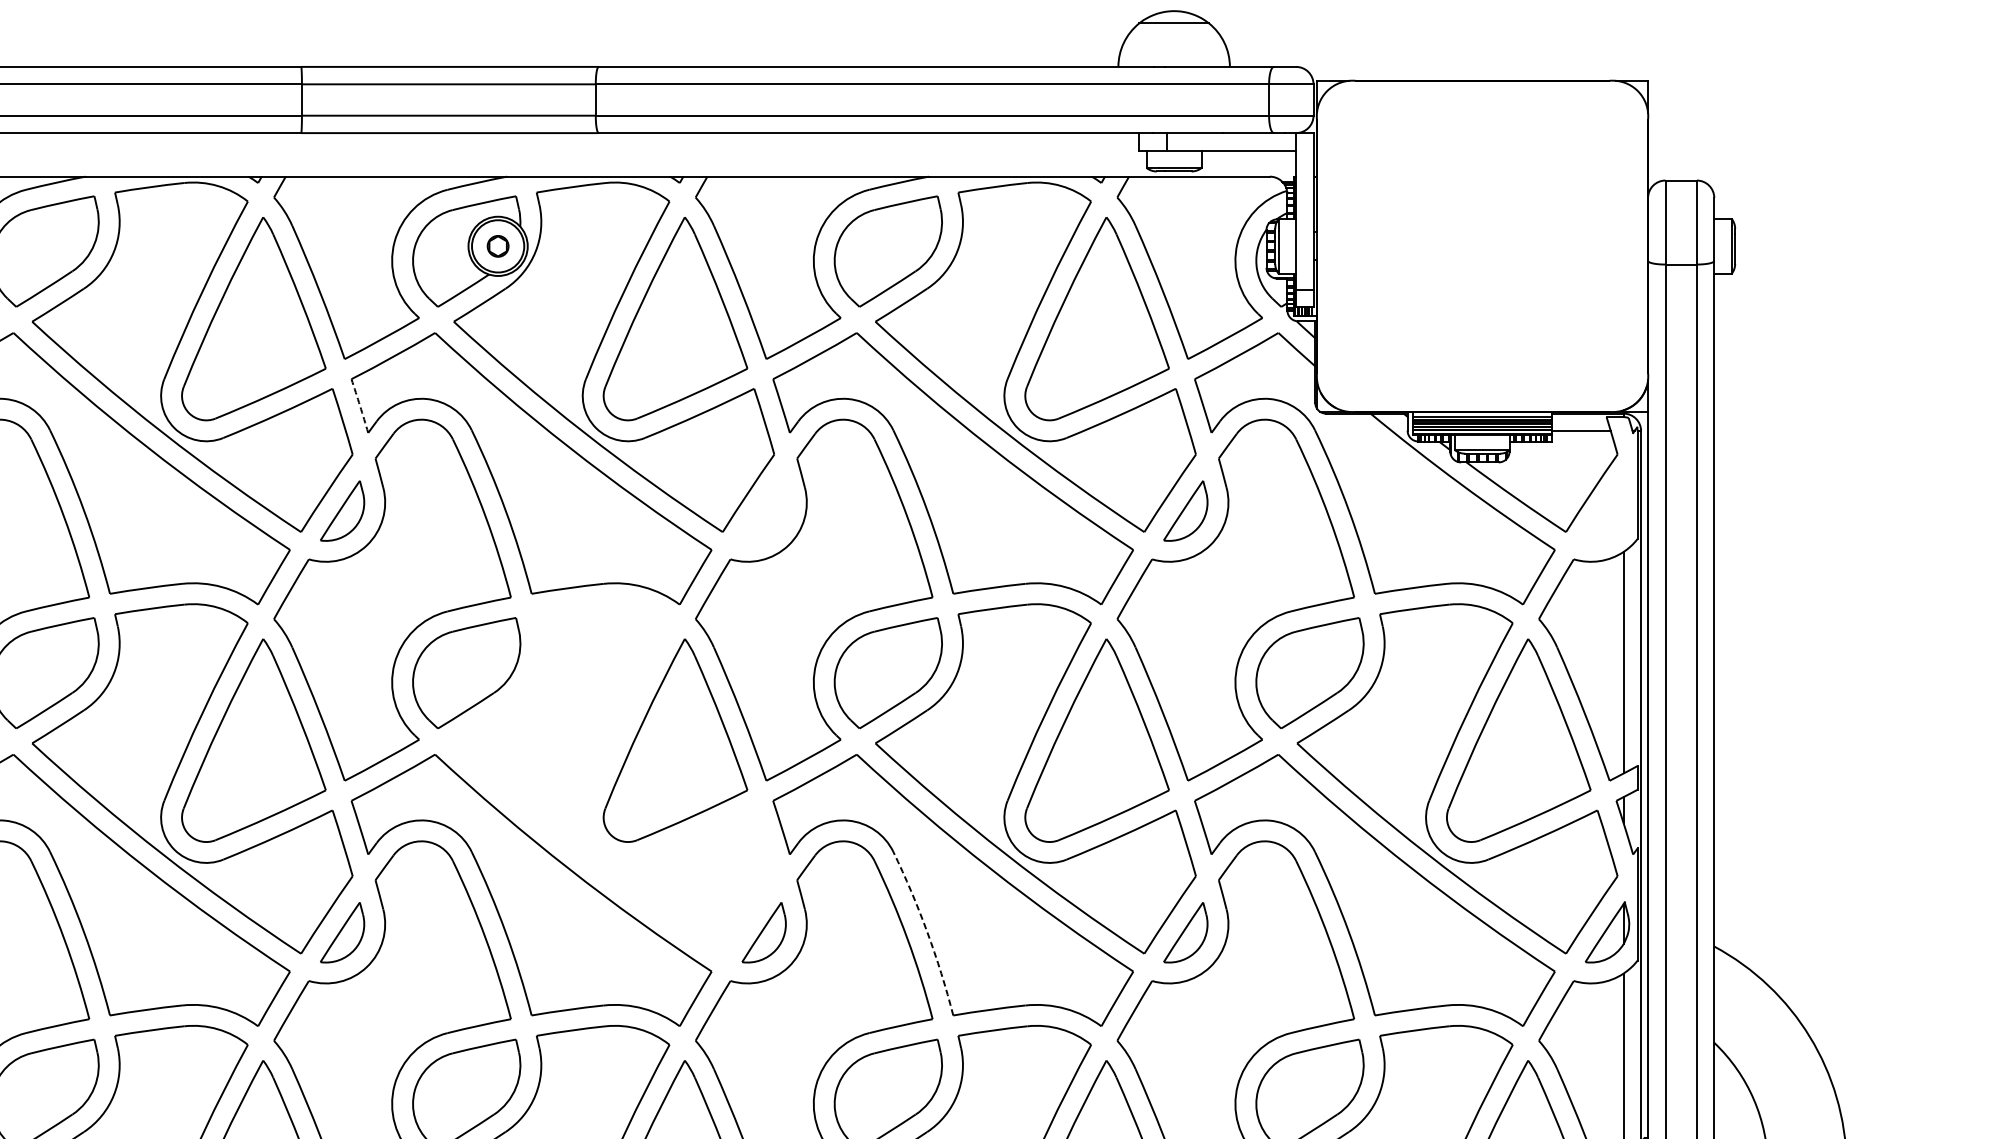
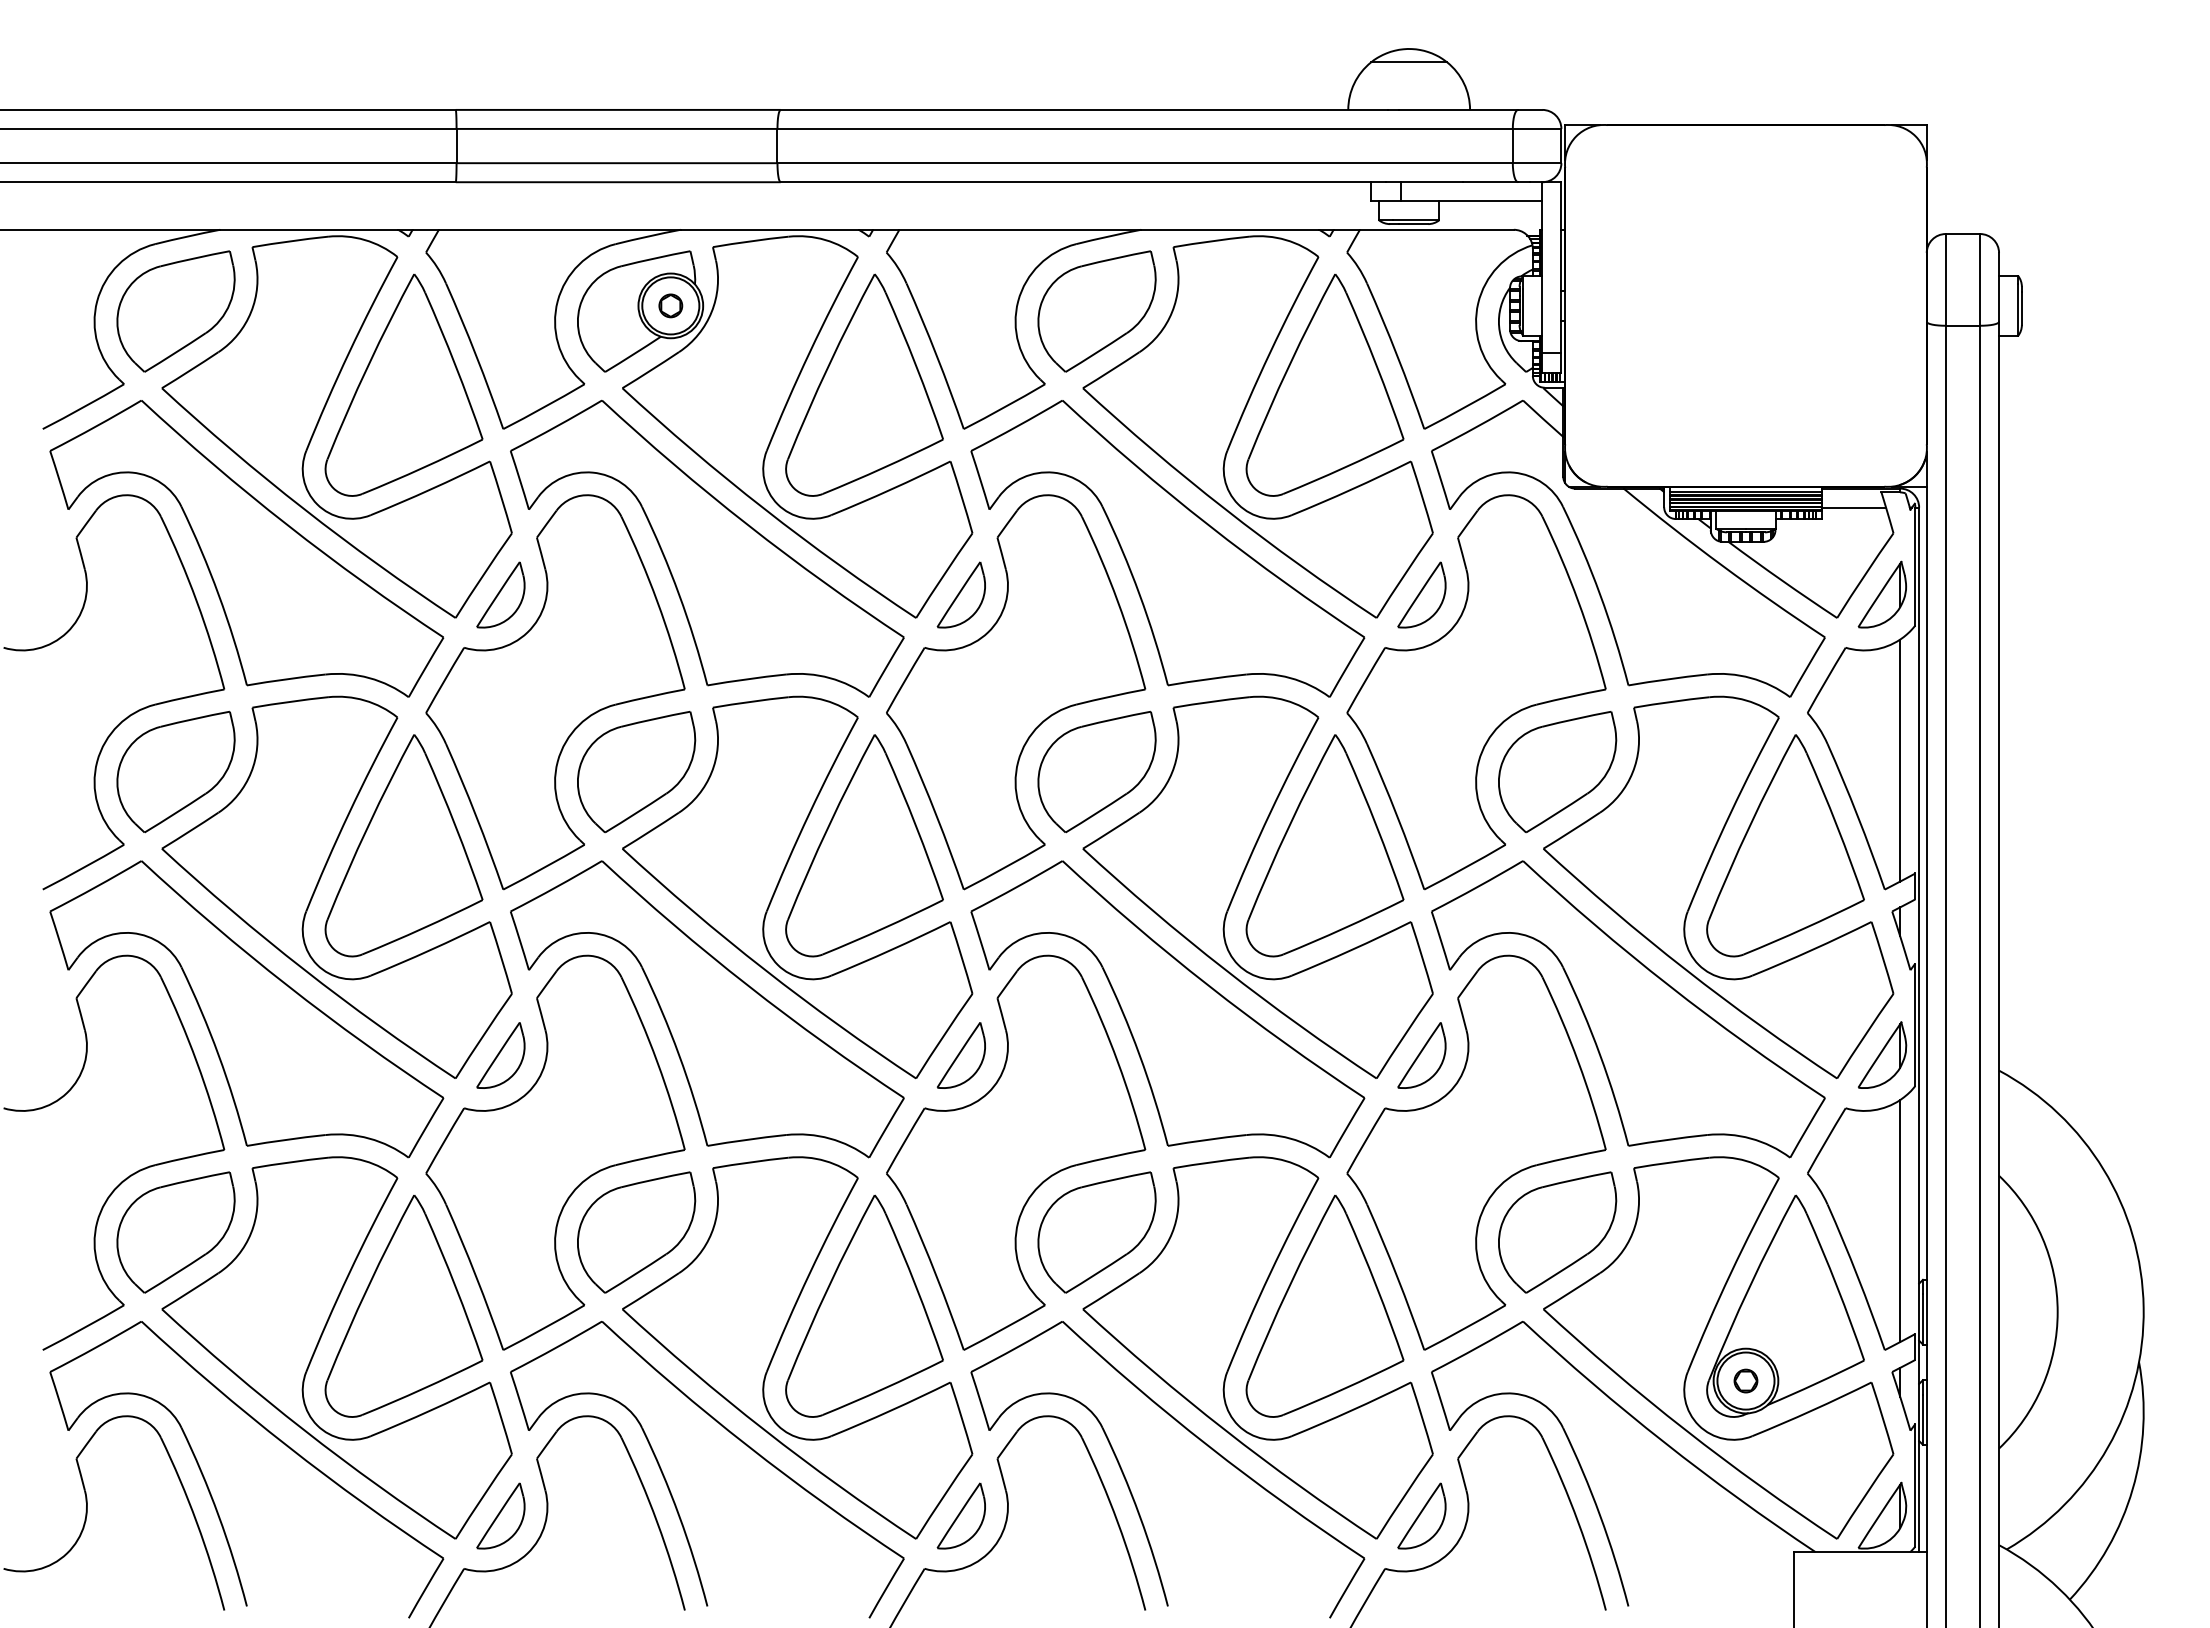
arc: (360, 406) -> (520, 480), dashed -> solid
part: (763, 510) -> (960, 594), added
part: (1606, 510) -> (1881, 594), added
part: (598, 773) -> (780, 881), added
arc: (927, 932) -> (1139, 1055), dashed -> solid

